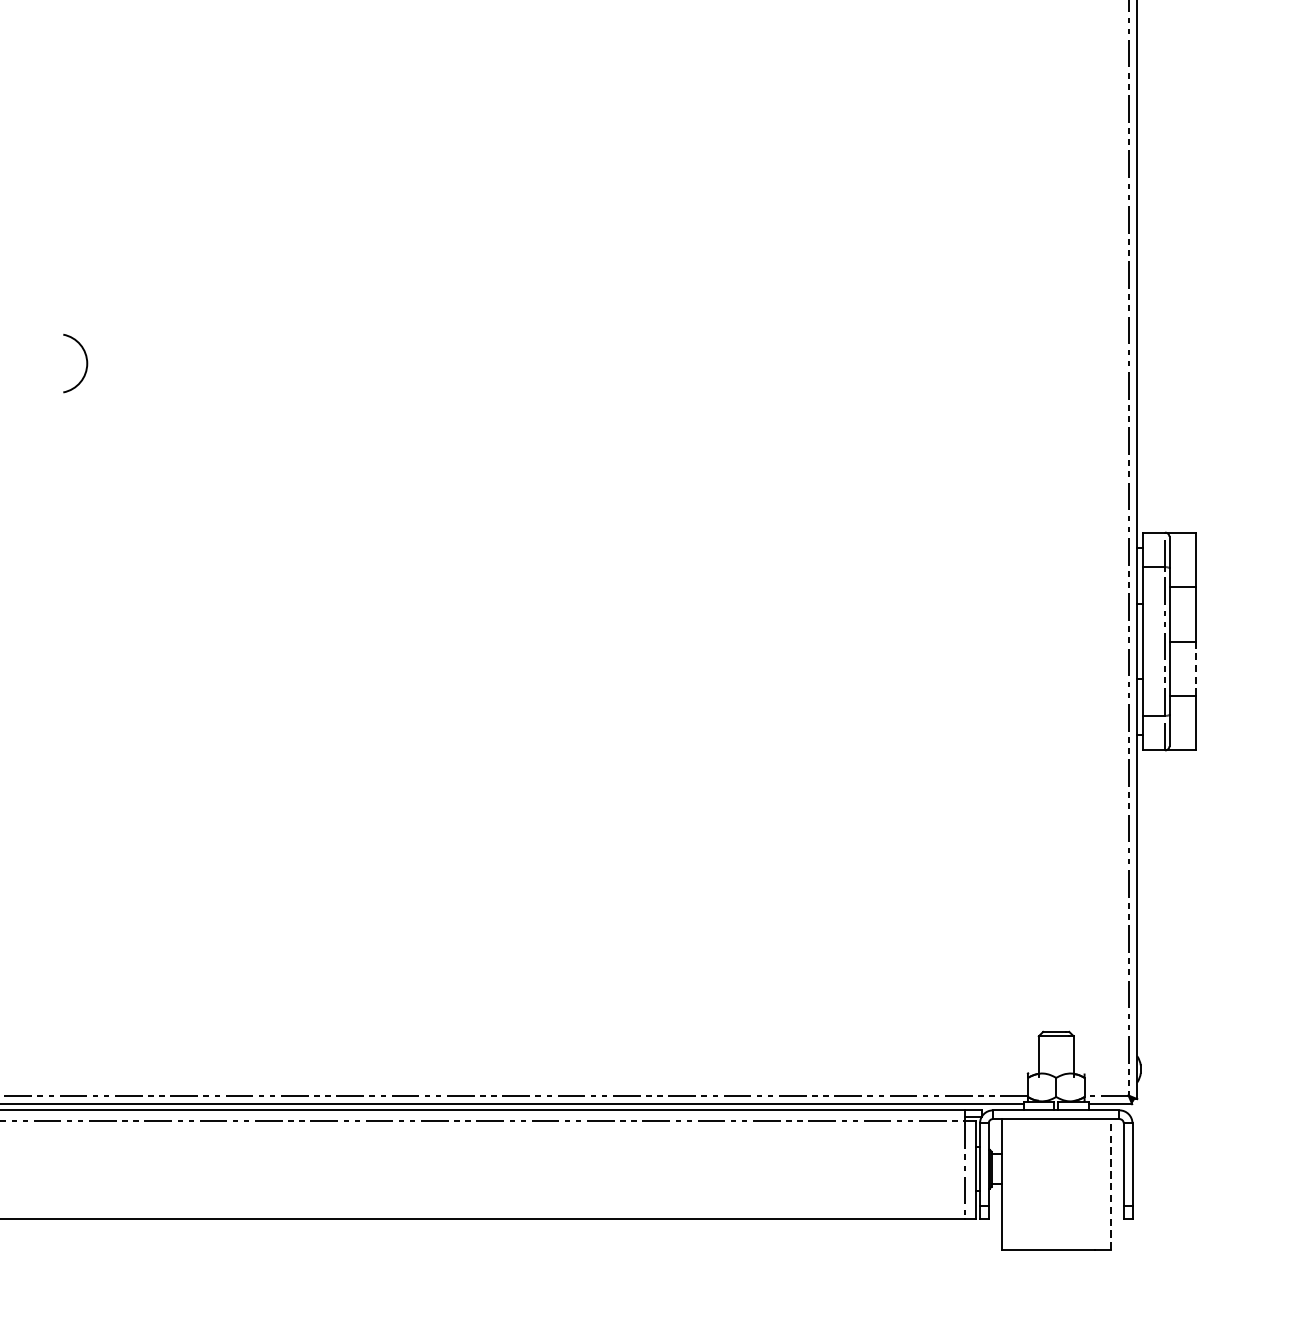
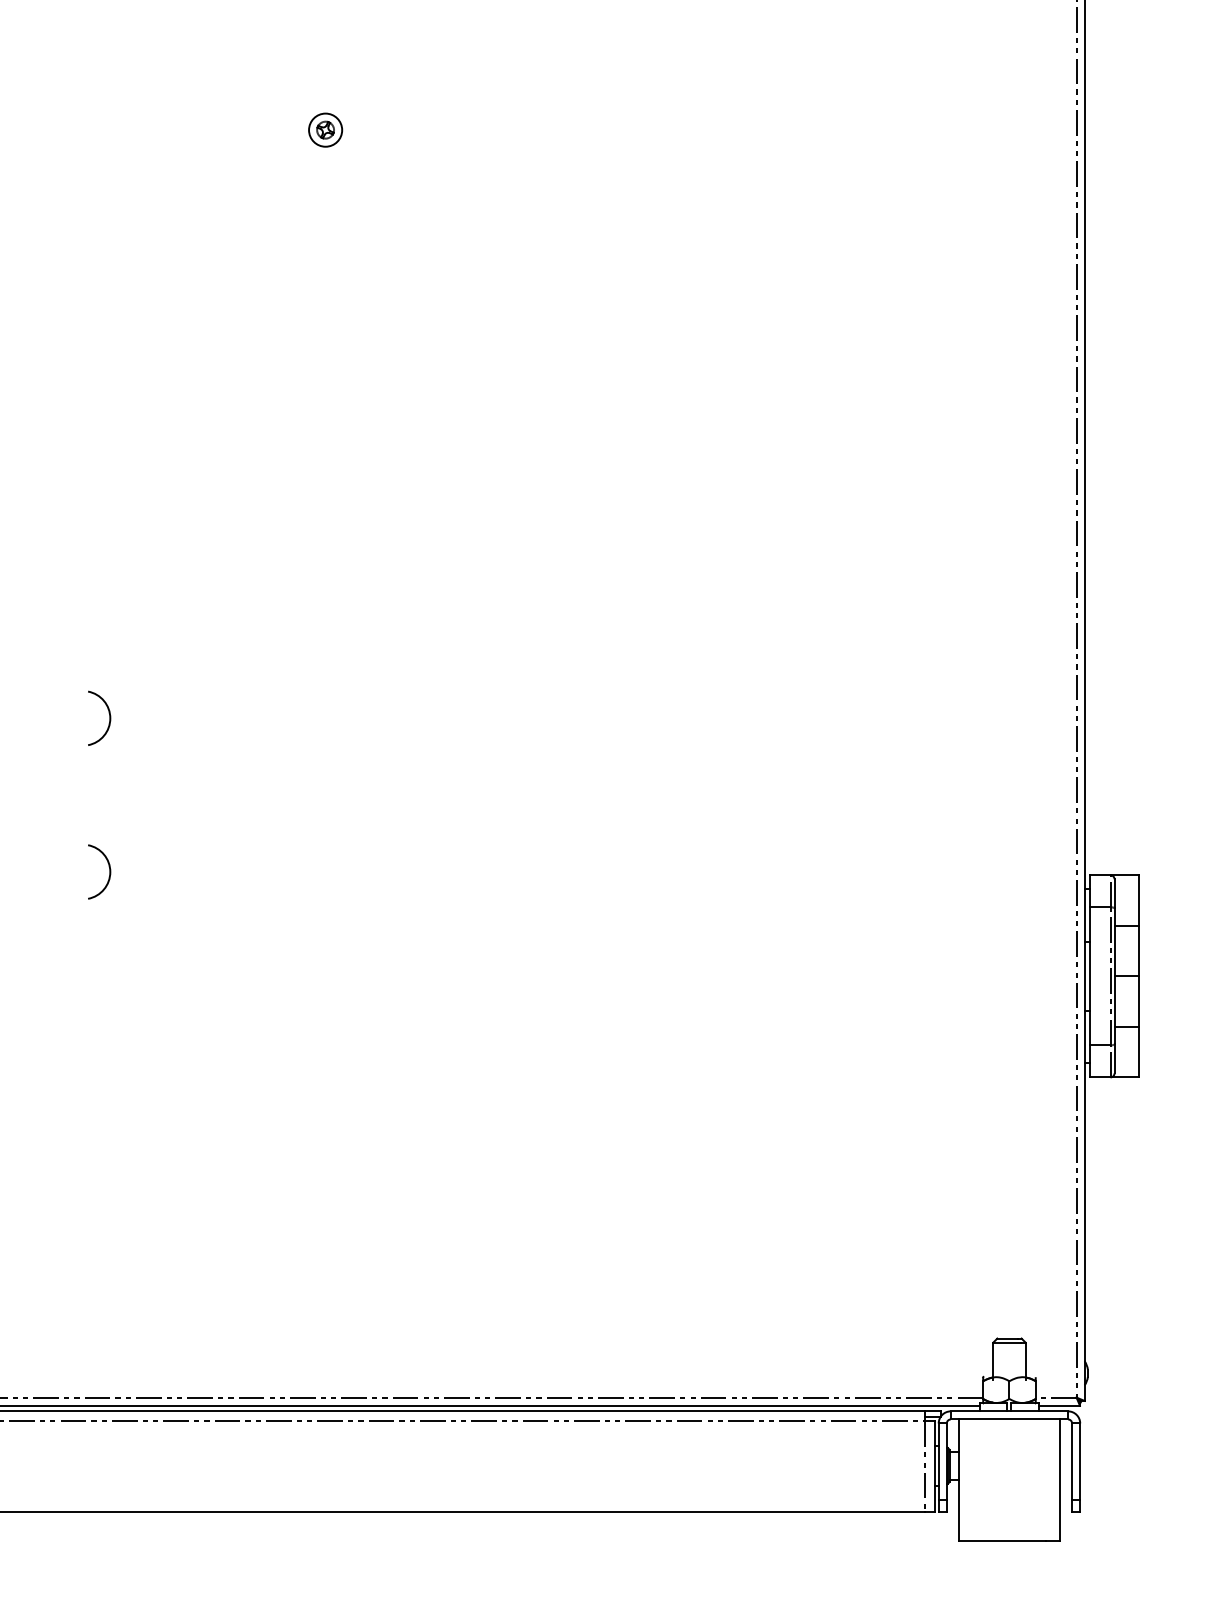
arc: (86, 528) -> (109, 871), added
line: (1195, 668) -> (1138, 1001), dashed -> solid
line: (1111, 1184) -> (1060, 1480), dashed -> solid

